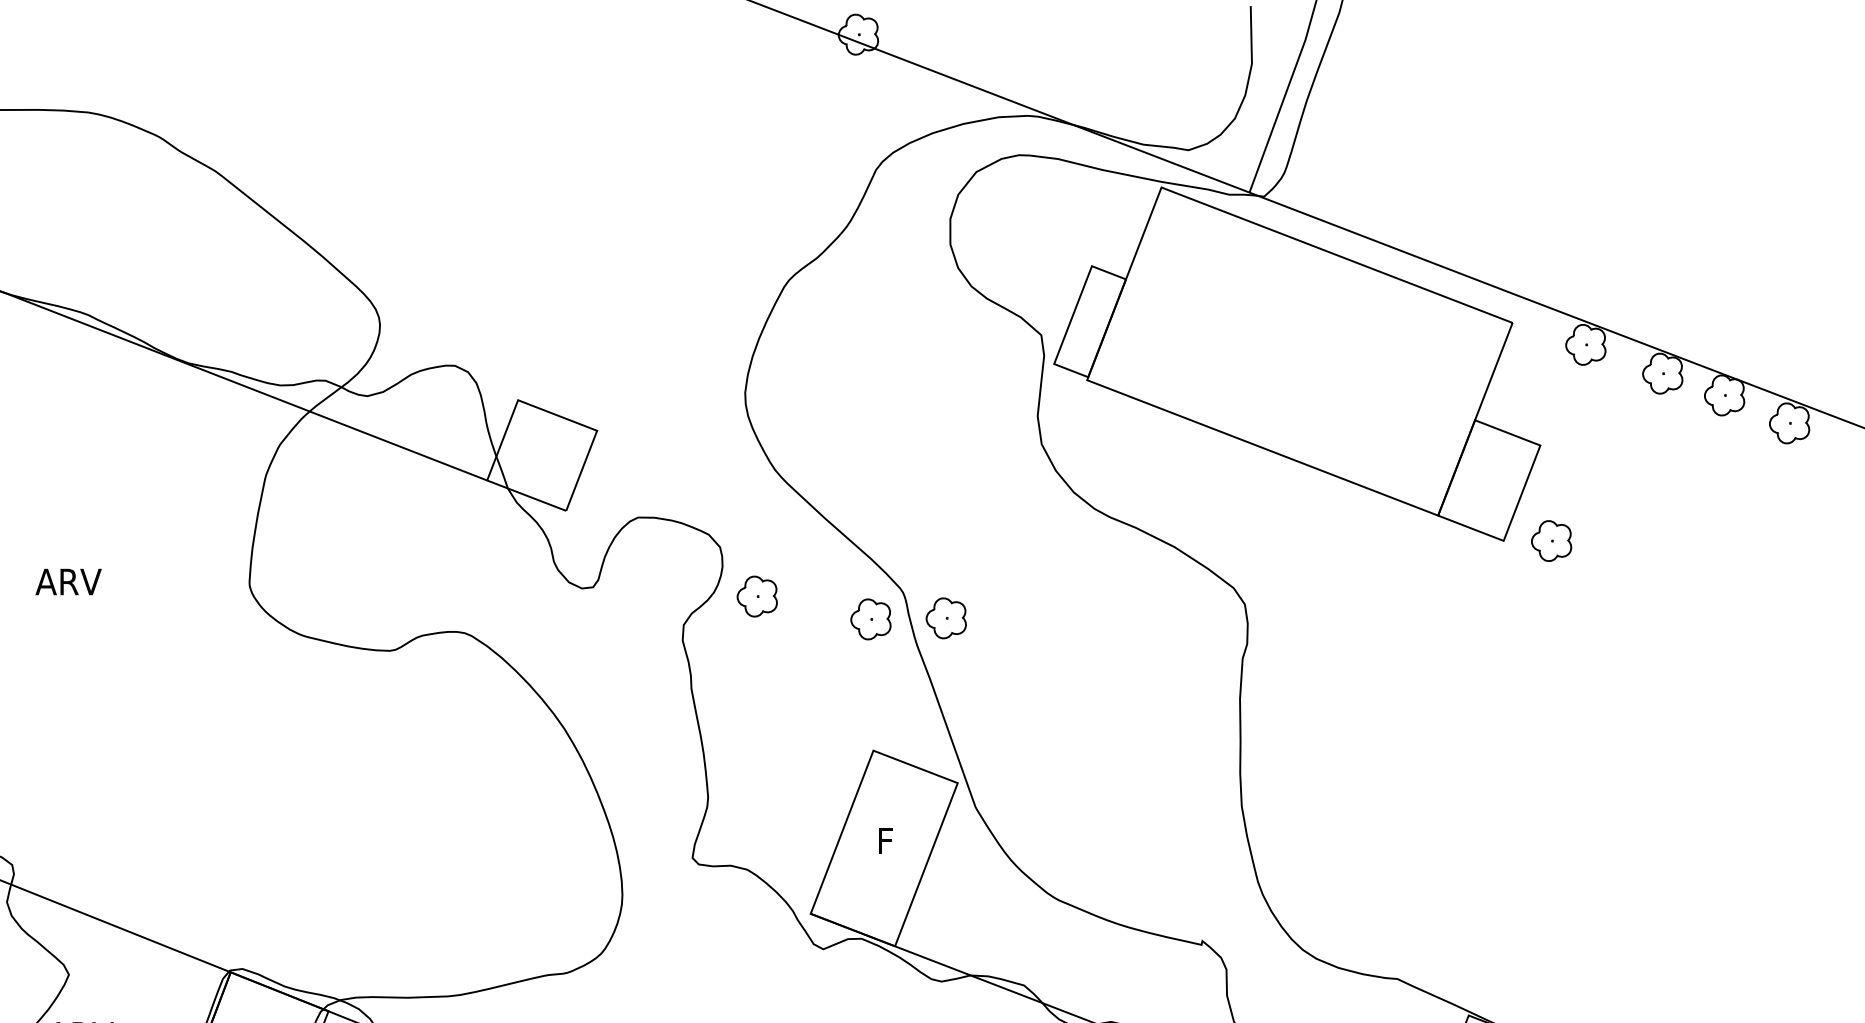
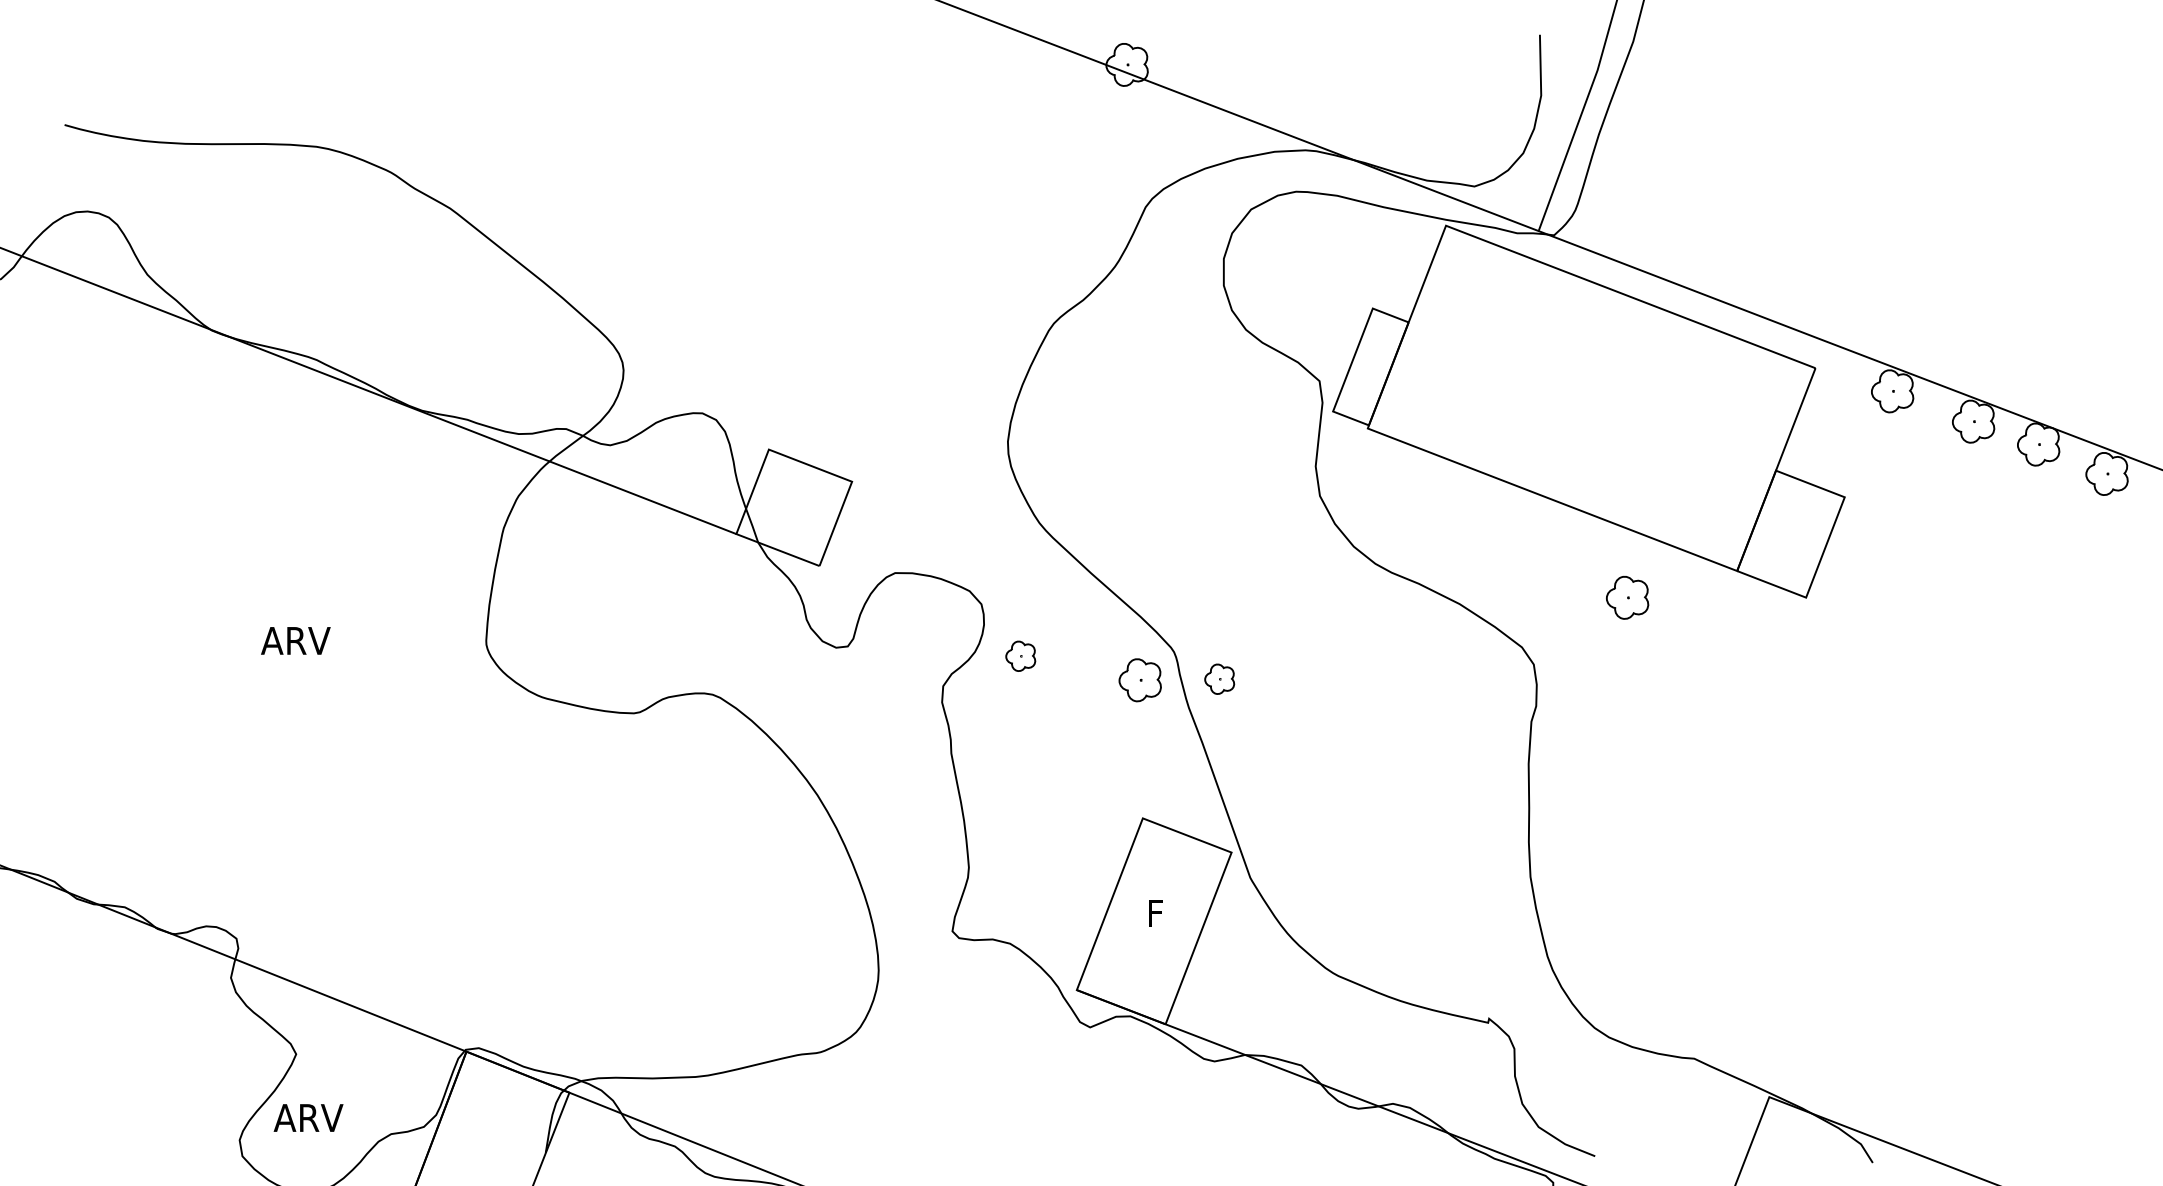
part: (1551, 540) -> (1627, 597), moved
part: (757, 596) -> (1020, 656), size x0.7
part: (946, 618) -> (1219, 679), size x0.7

